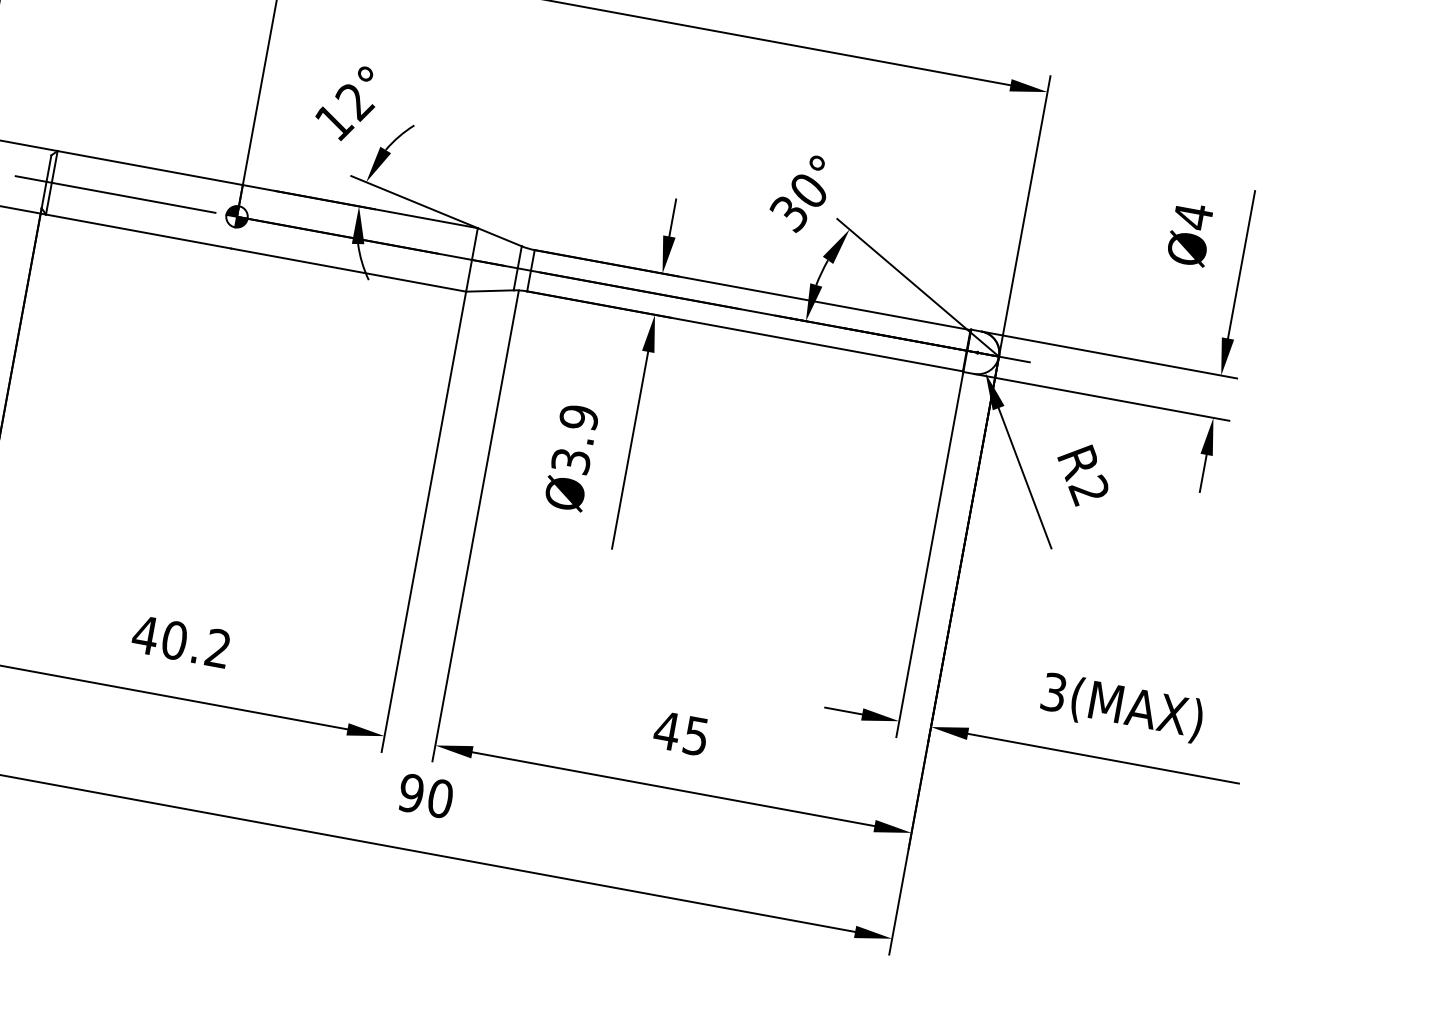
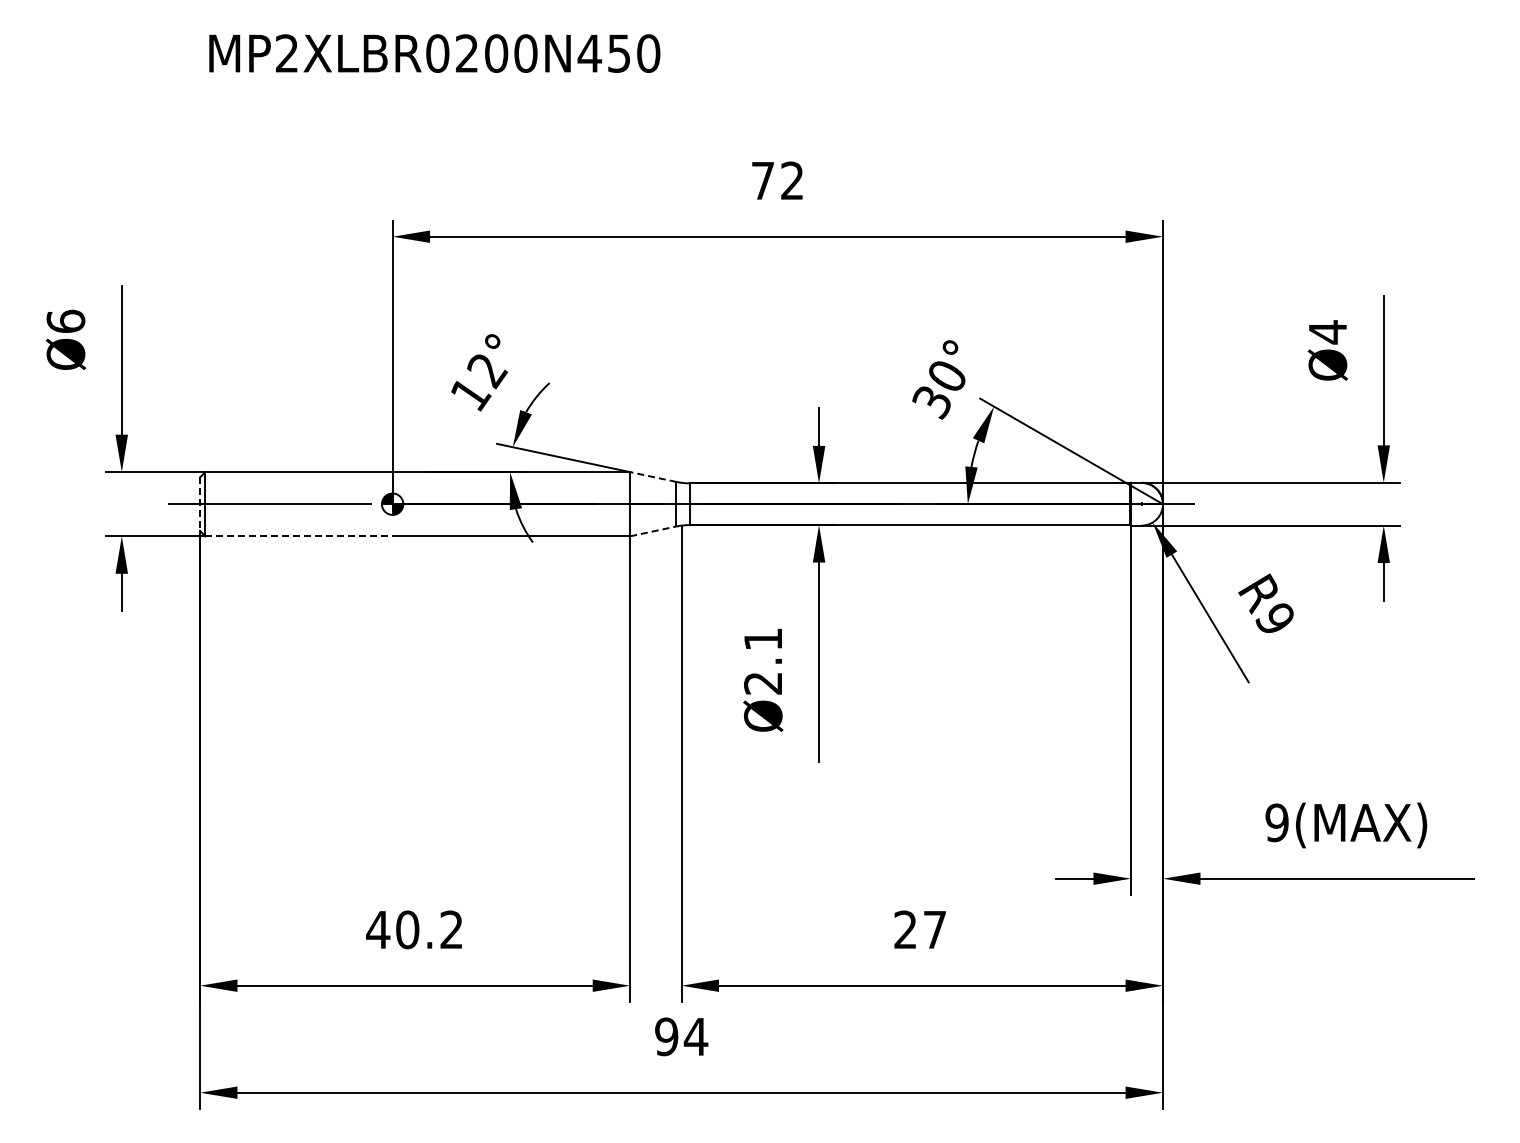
line: (46, 182) -> (200, 504), solid -> dashed
line: (139, 231) -> (299, 536), solid -> dashed
line: (499, 237) -> (653, 477), solid -> dashed
line: (490, 291) -> (653, 531), solid -> dashed
text: (575, 438) -> (763, 660), Ø3.9 -> Ø2.1
text: (1087, 490) -> (1273, 619), R2 -> R9
text: (1053, 692) -> (1276, 822), 3(MAX) -> 9(MAX)
text: (680, 733) -> (919, 929), 45 -> 27
text: (439, 798) -> (695, 1036), 90 -> 94

